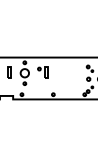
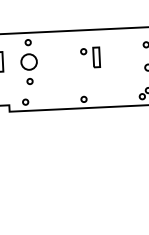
part: (42, 72) -> (89, 57), moved

